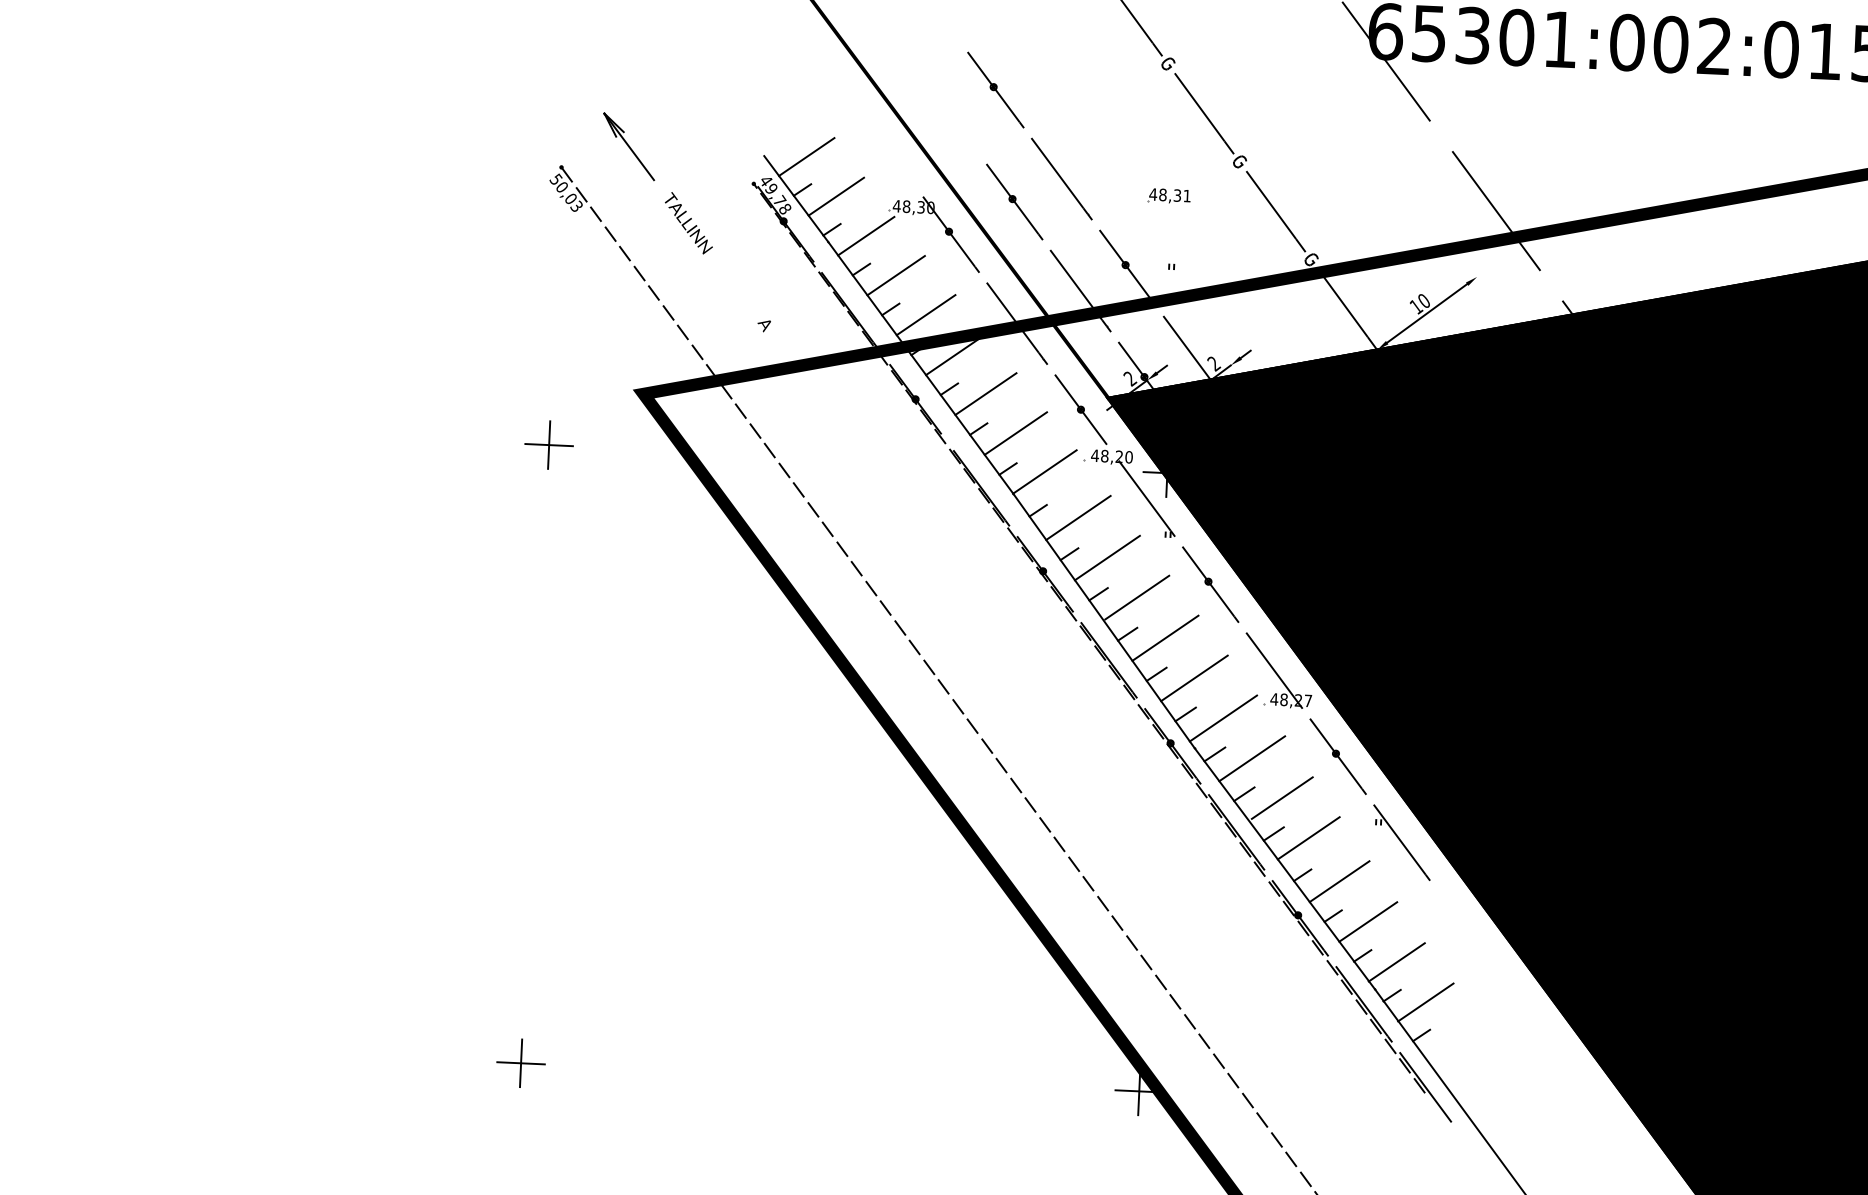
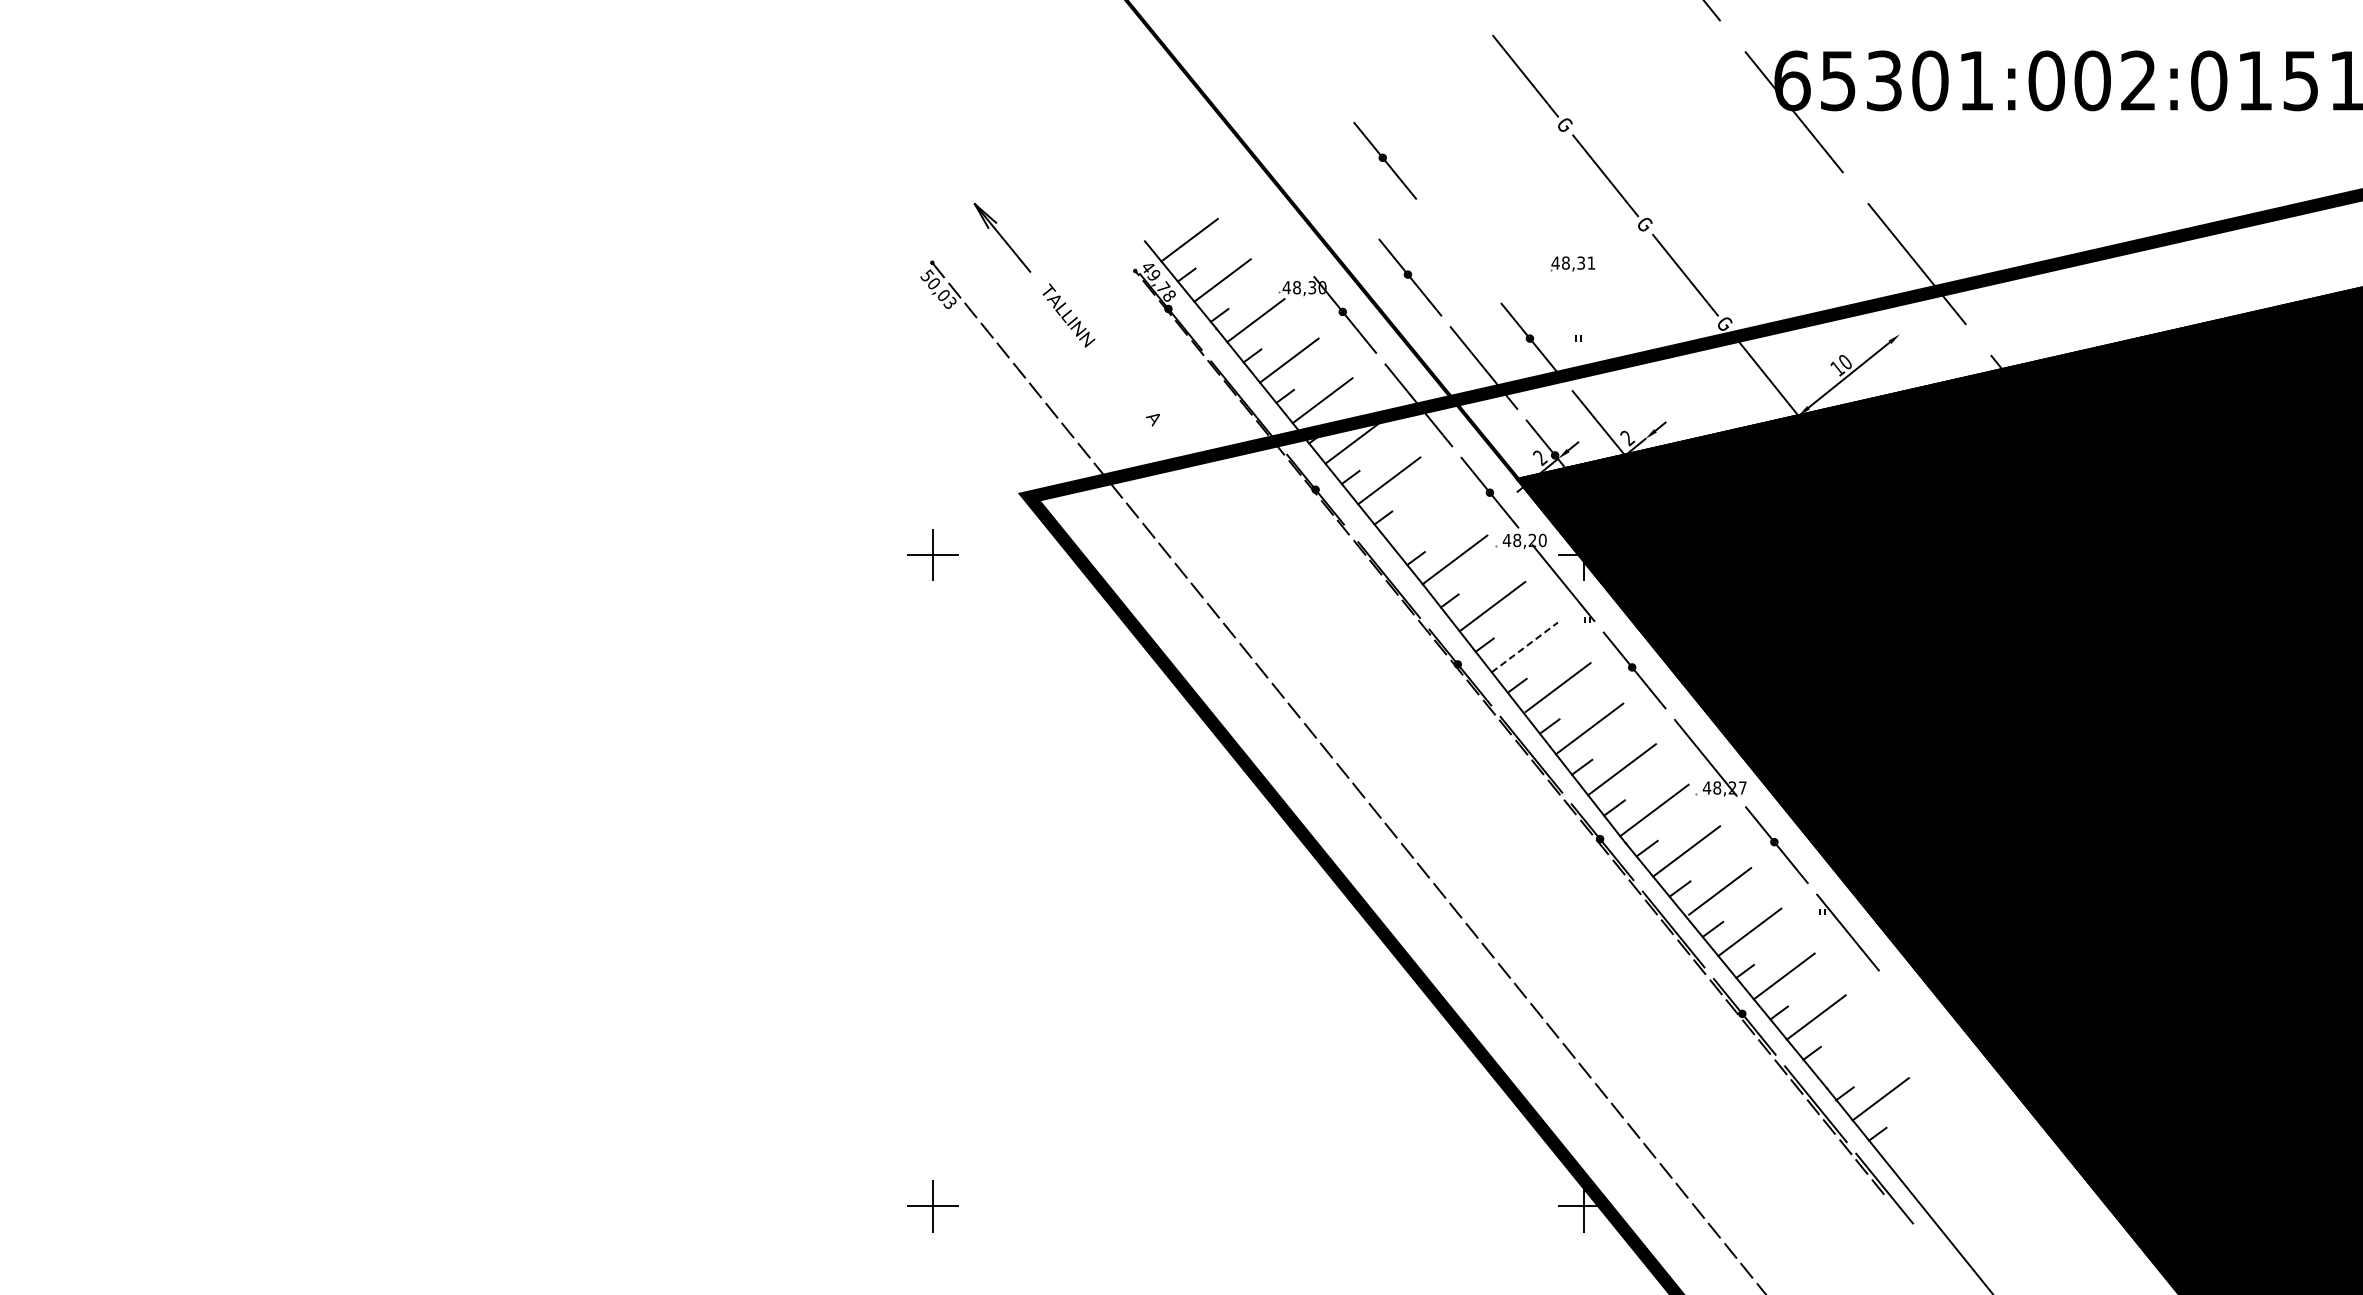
line: (1061, 179) -> (1458, 251), removed
line: (1015, 433) -> (1422, 520), removed
line: (1108, 558) -> (1525, 647), solid -> dashed
line: (1396, 962) -> (1847, 1058), removed

